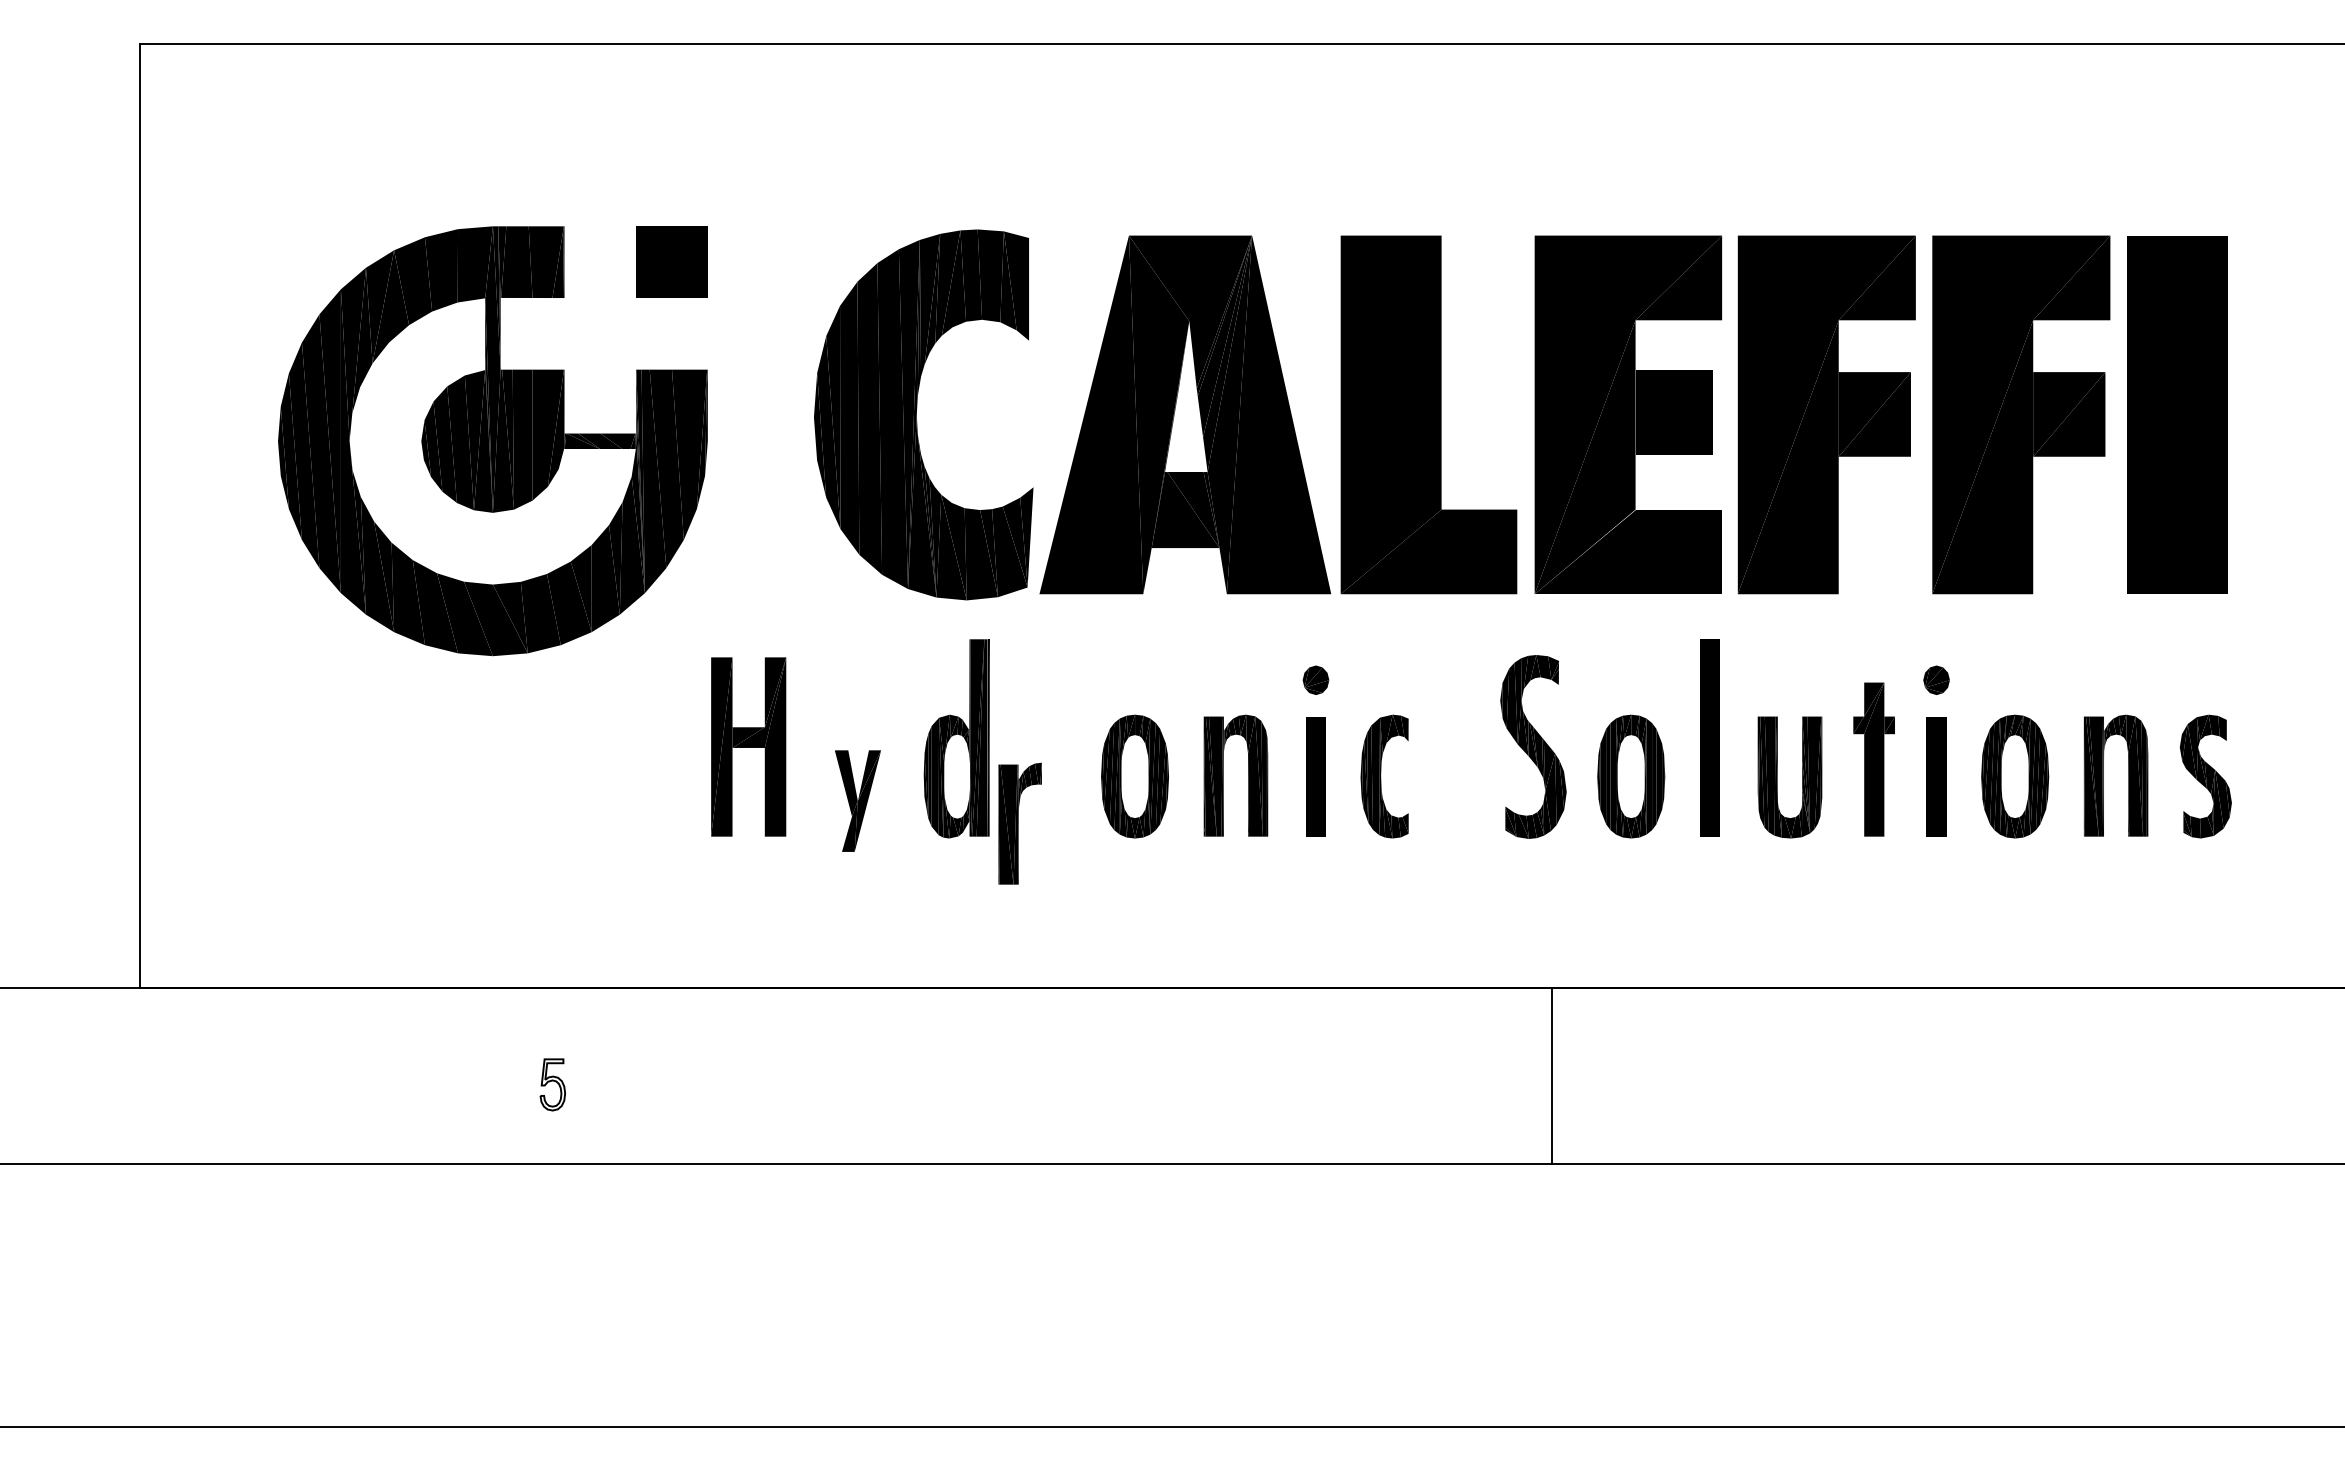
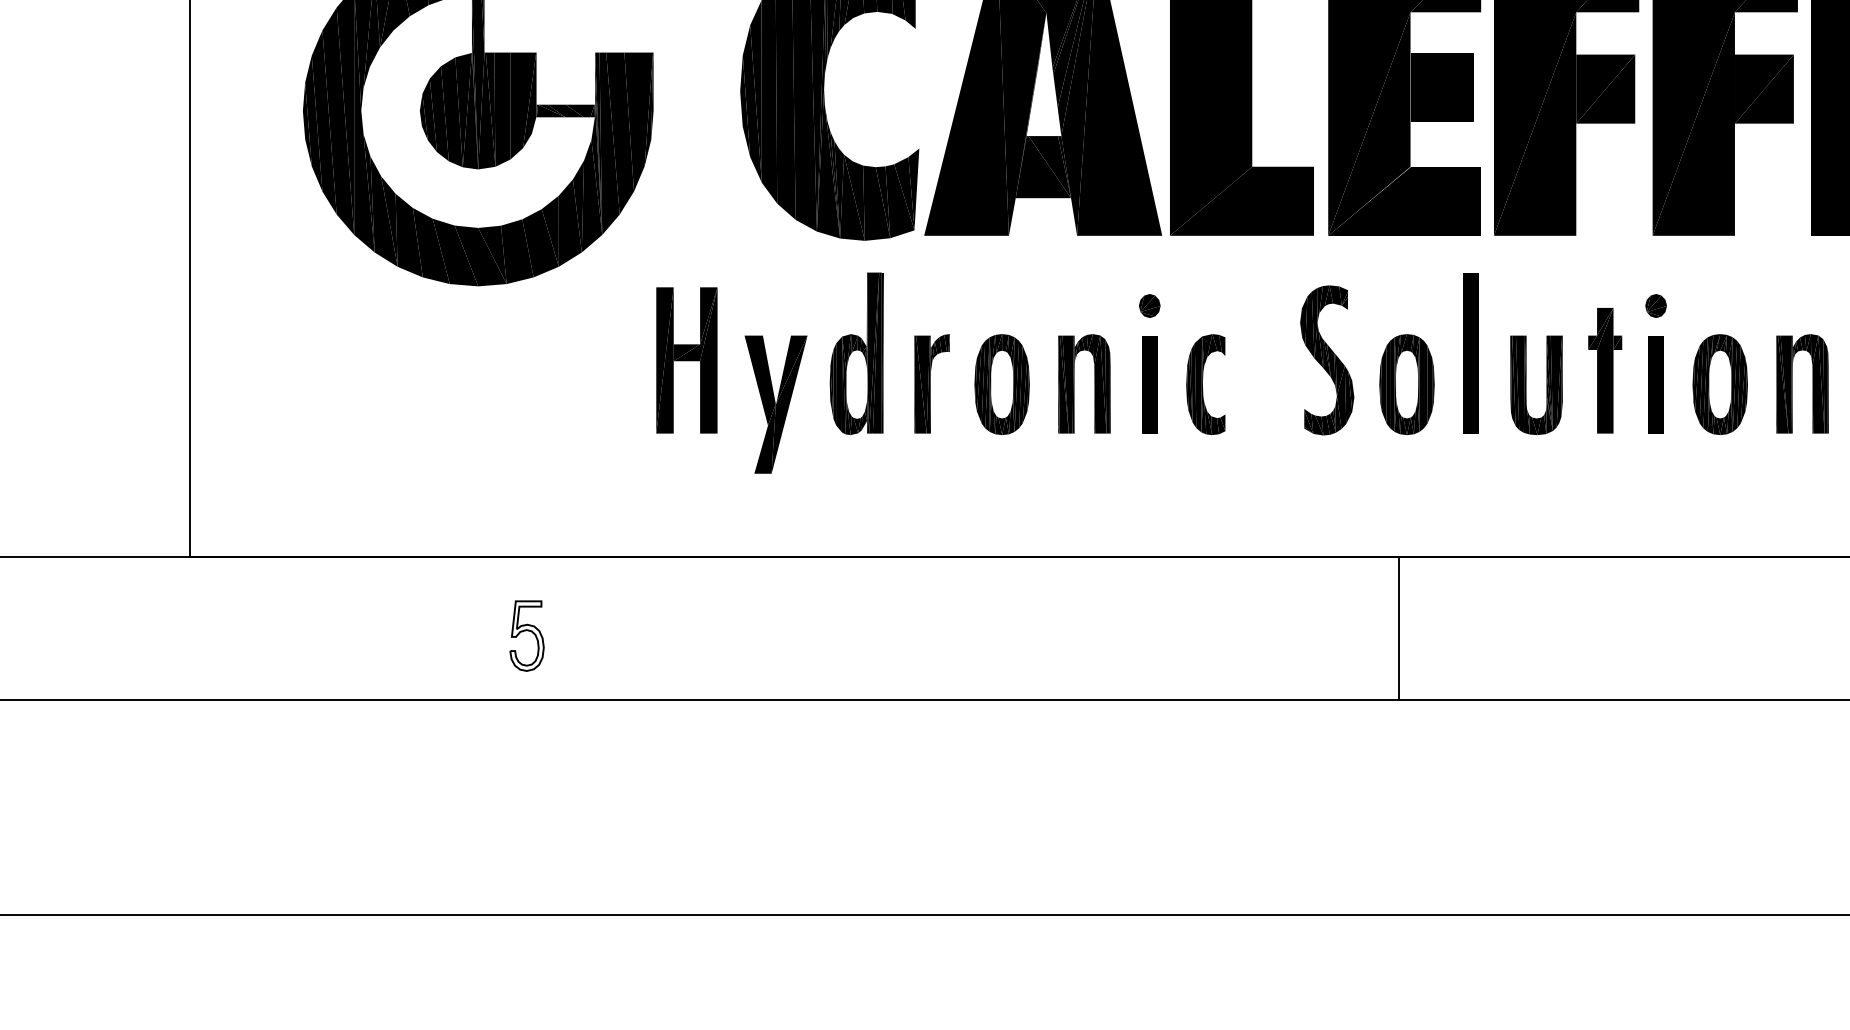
part: (857, 800) -> (775, 404), size x1.67
part: (1019, 823) -> (931, 383), moved
line: (1551, 1075) -> (1399, 628), moved
part: (552, 1084) -> (526, 635), size x1.67

